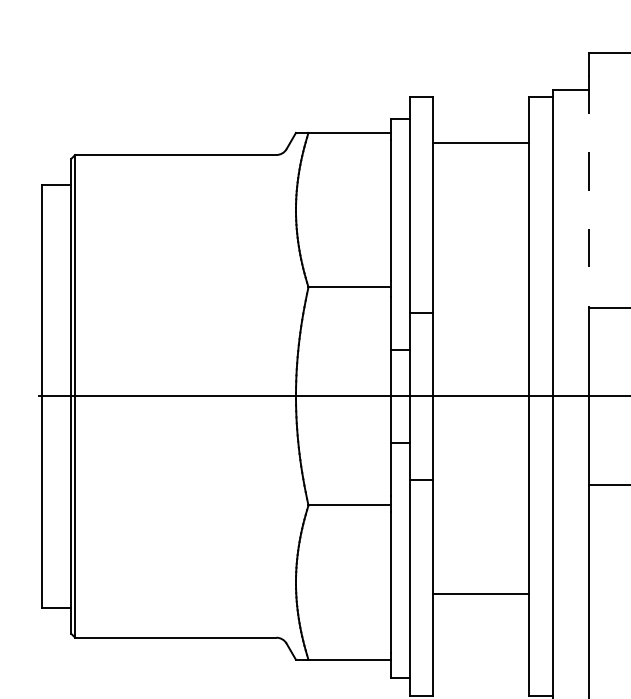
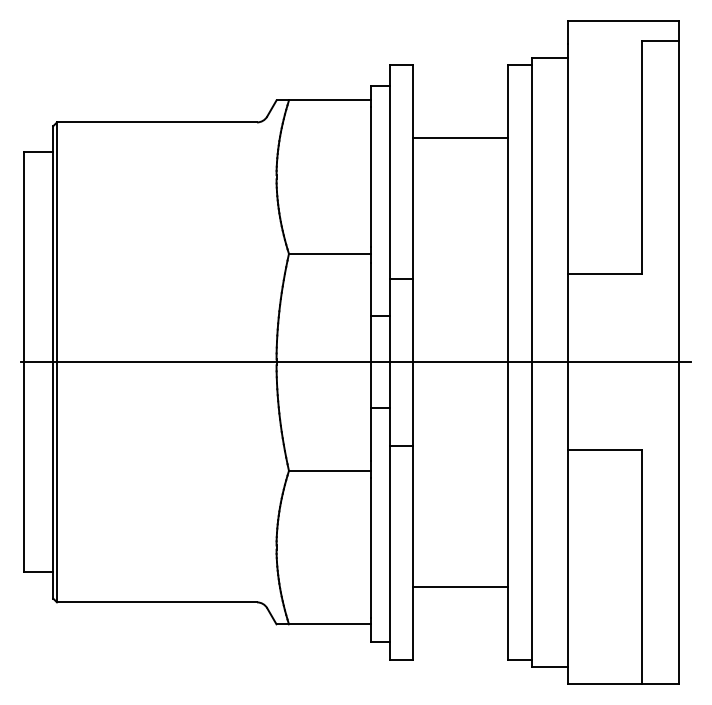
line: (481, 142) -> (460, 137), moved
line: (588, 192) -> (567, 159), dashed -> solid
line: (481, 594) -> (460, 587), moved

